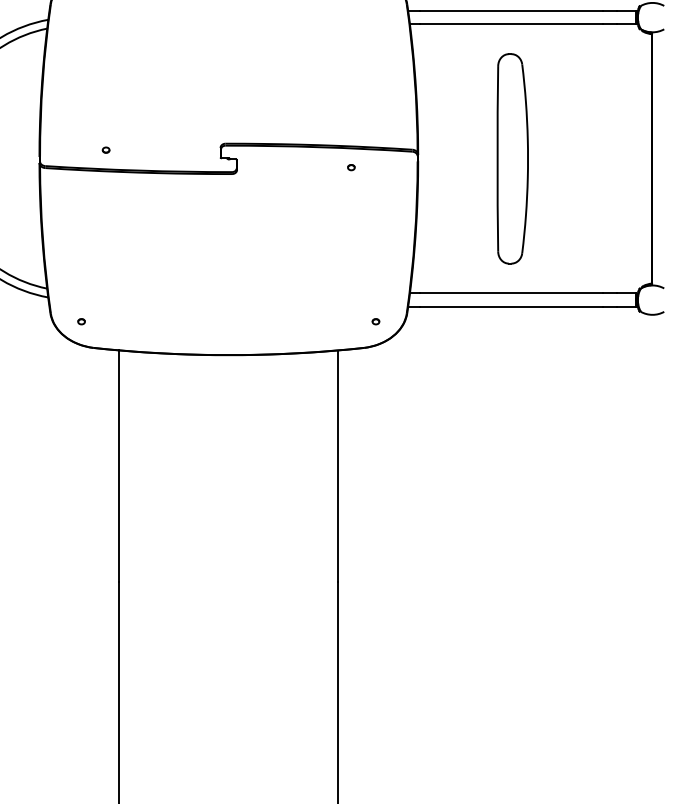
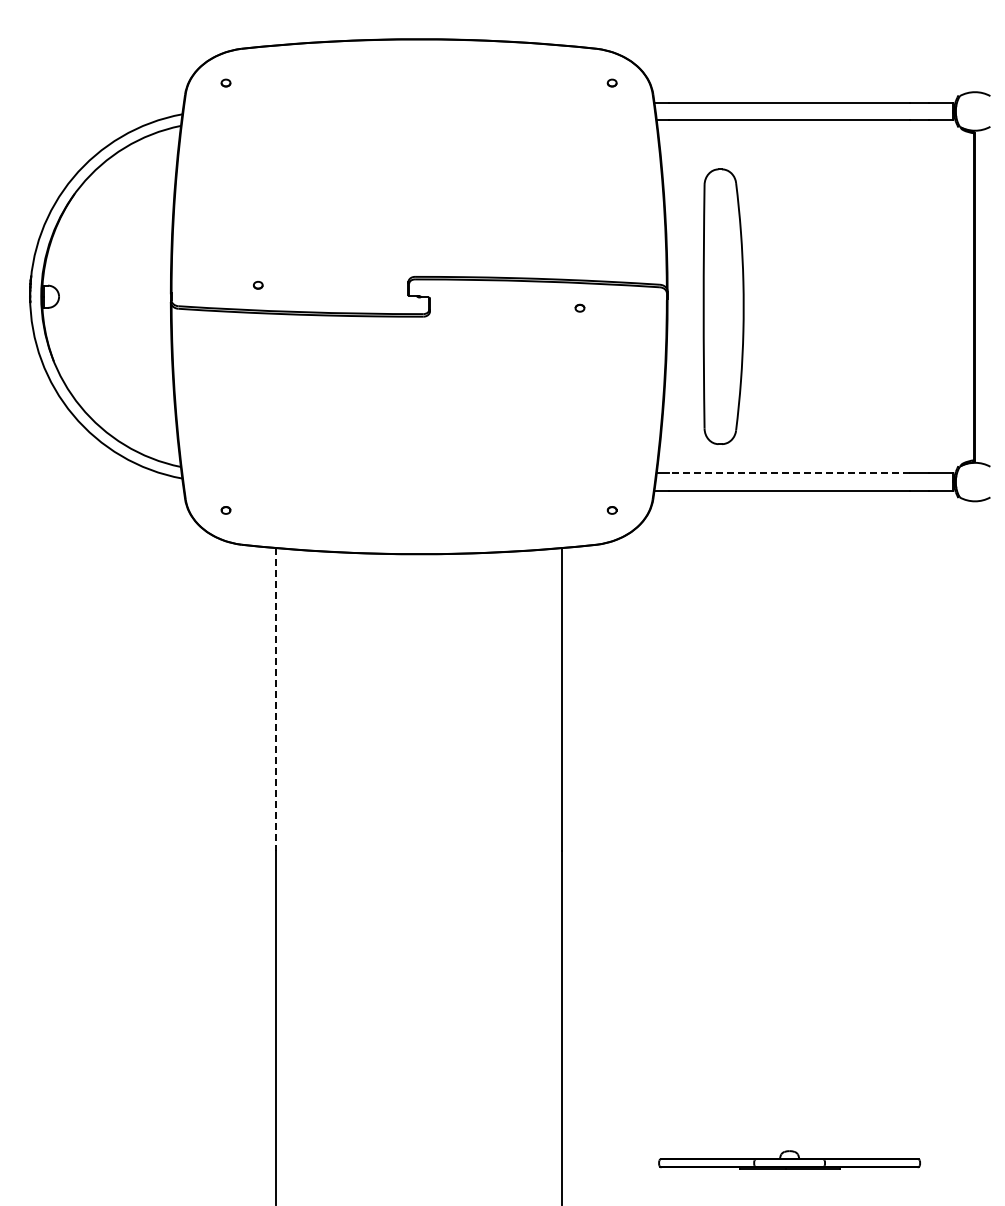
part: (512, 158) -> (723, 306), moved
line: (511, 293) -> (789, 473), solid -> dashed
line: (119, 465) -> (275, 699), solid -> dashed

